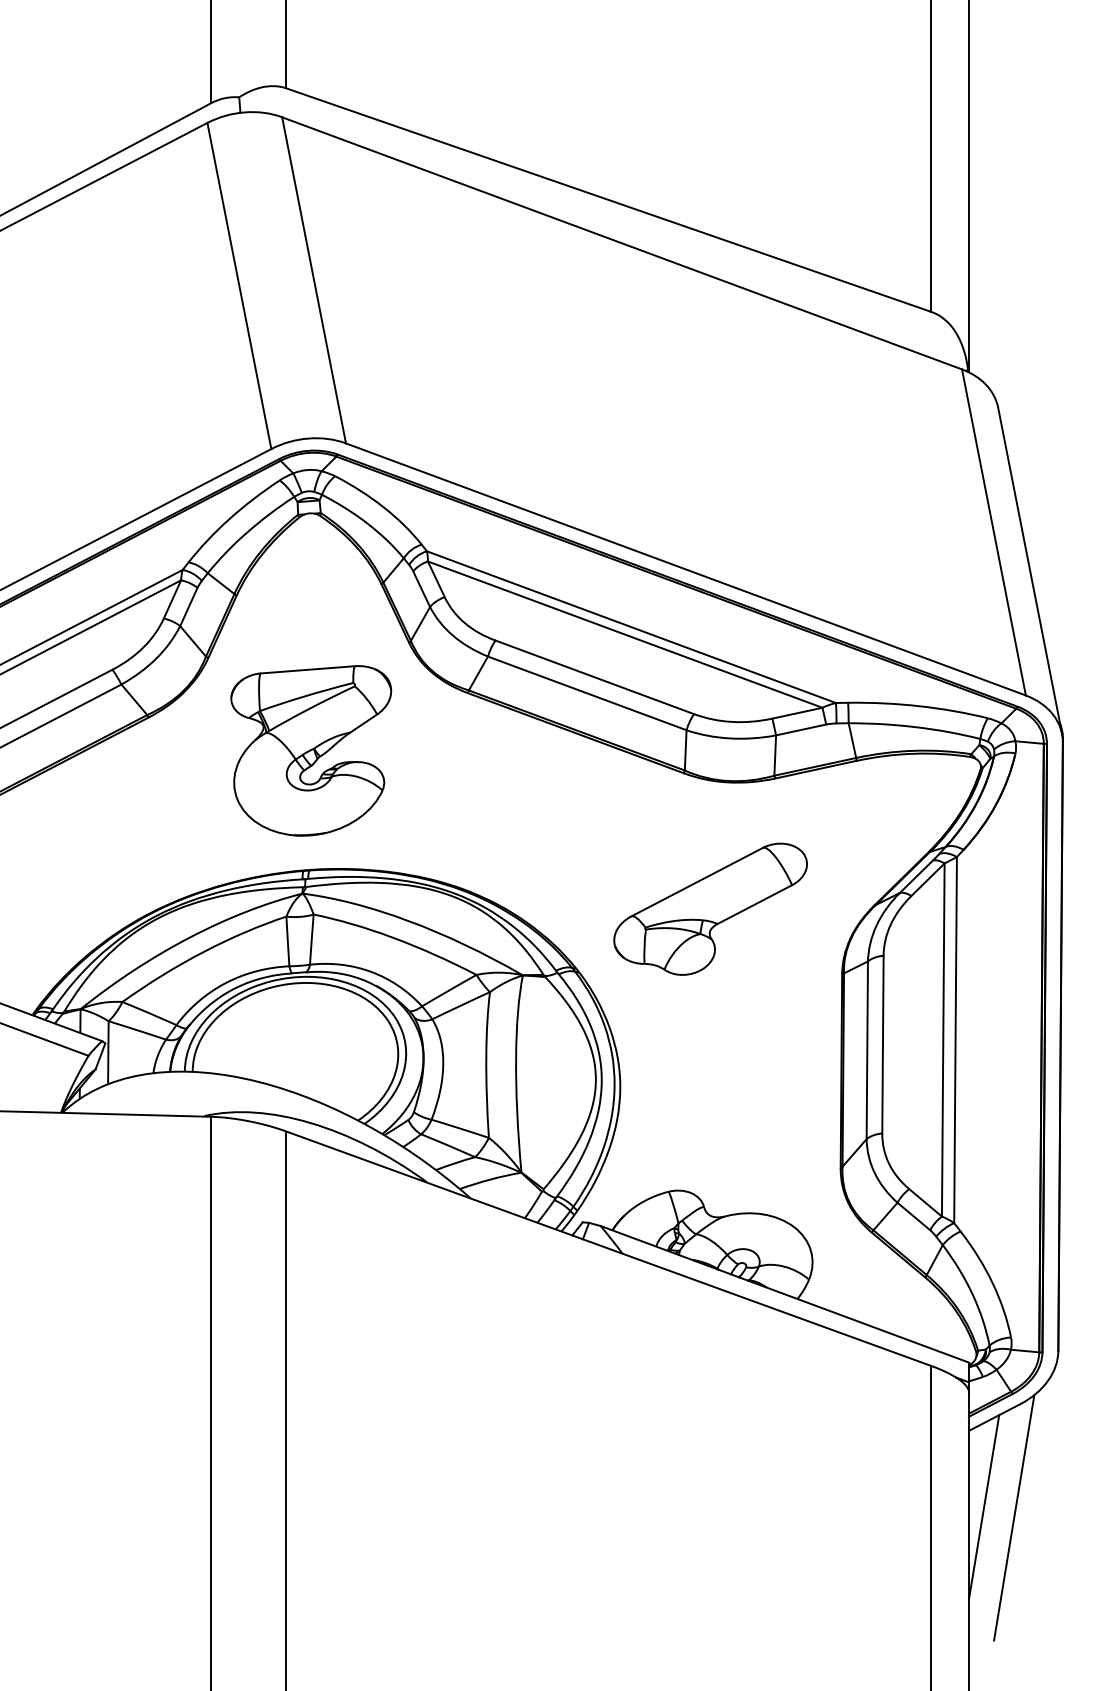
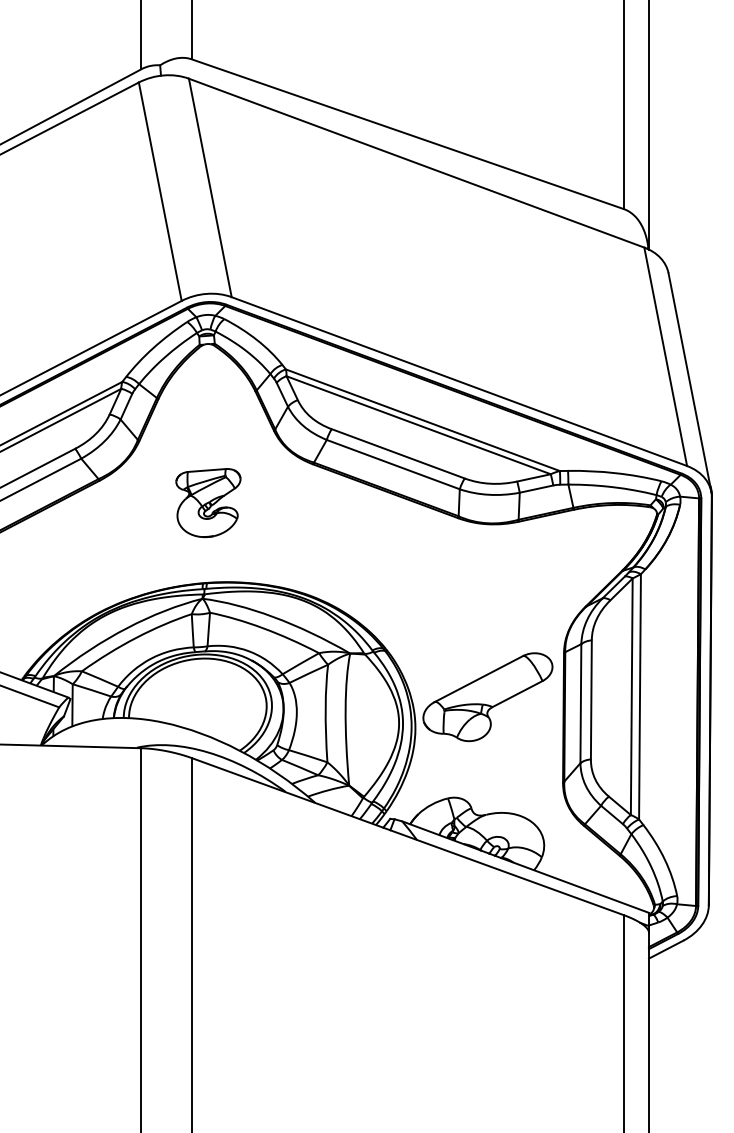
part: (311, 749) -> (208, 502), size x0.6
part: (709, 909) -> (487, 697), moved
line: (983, 1506) -> (658, 1009), removed
line: (1013, 1517) -> (678, 1016), removed

